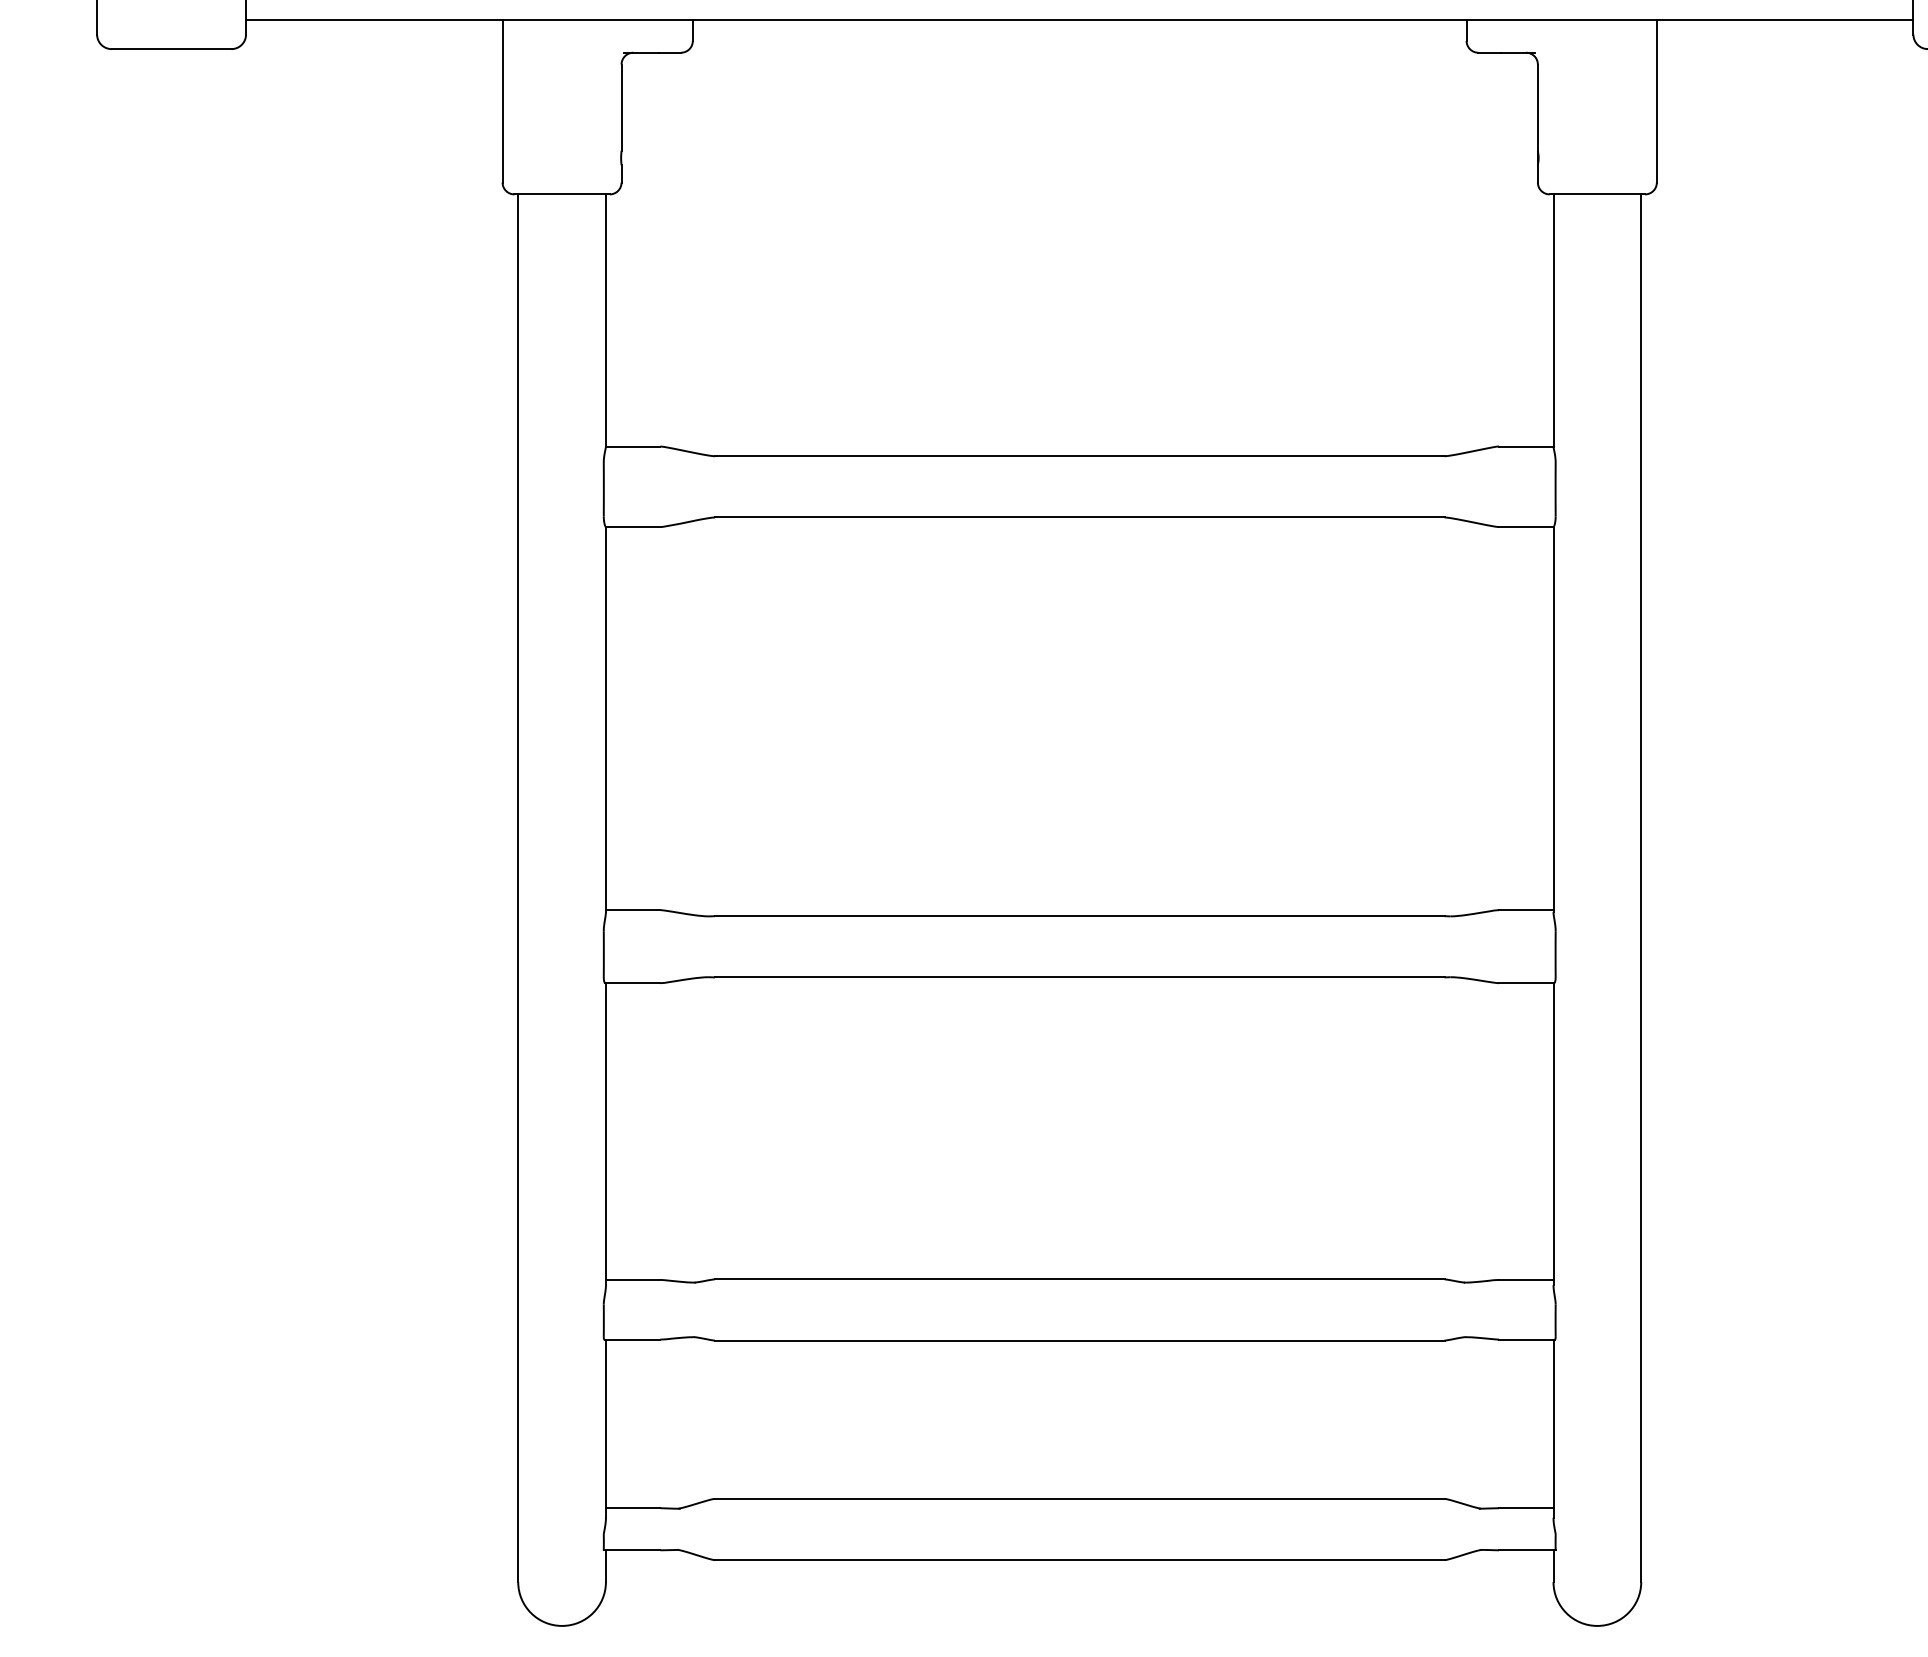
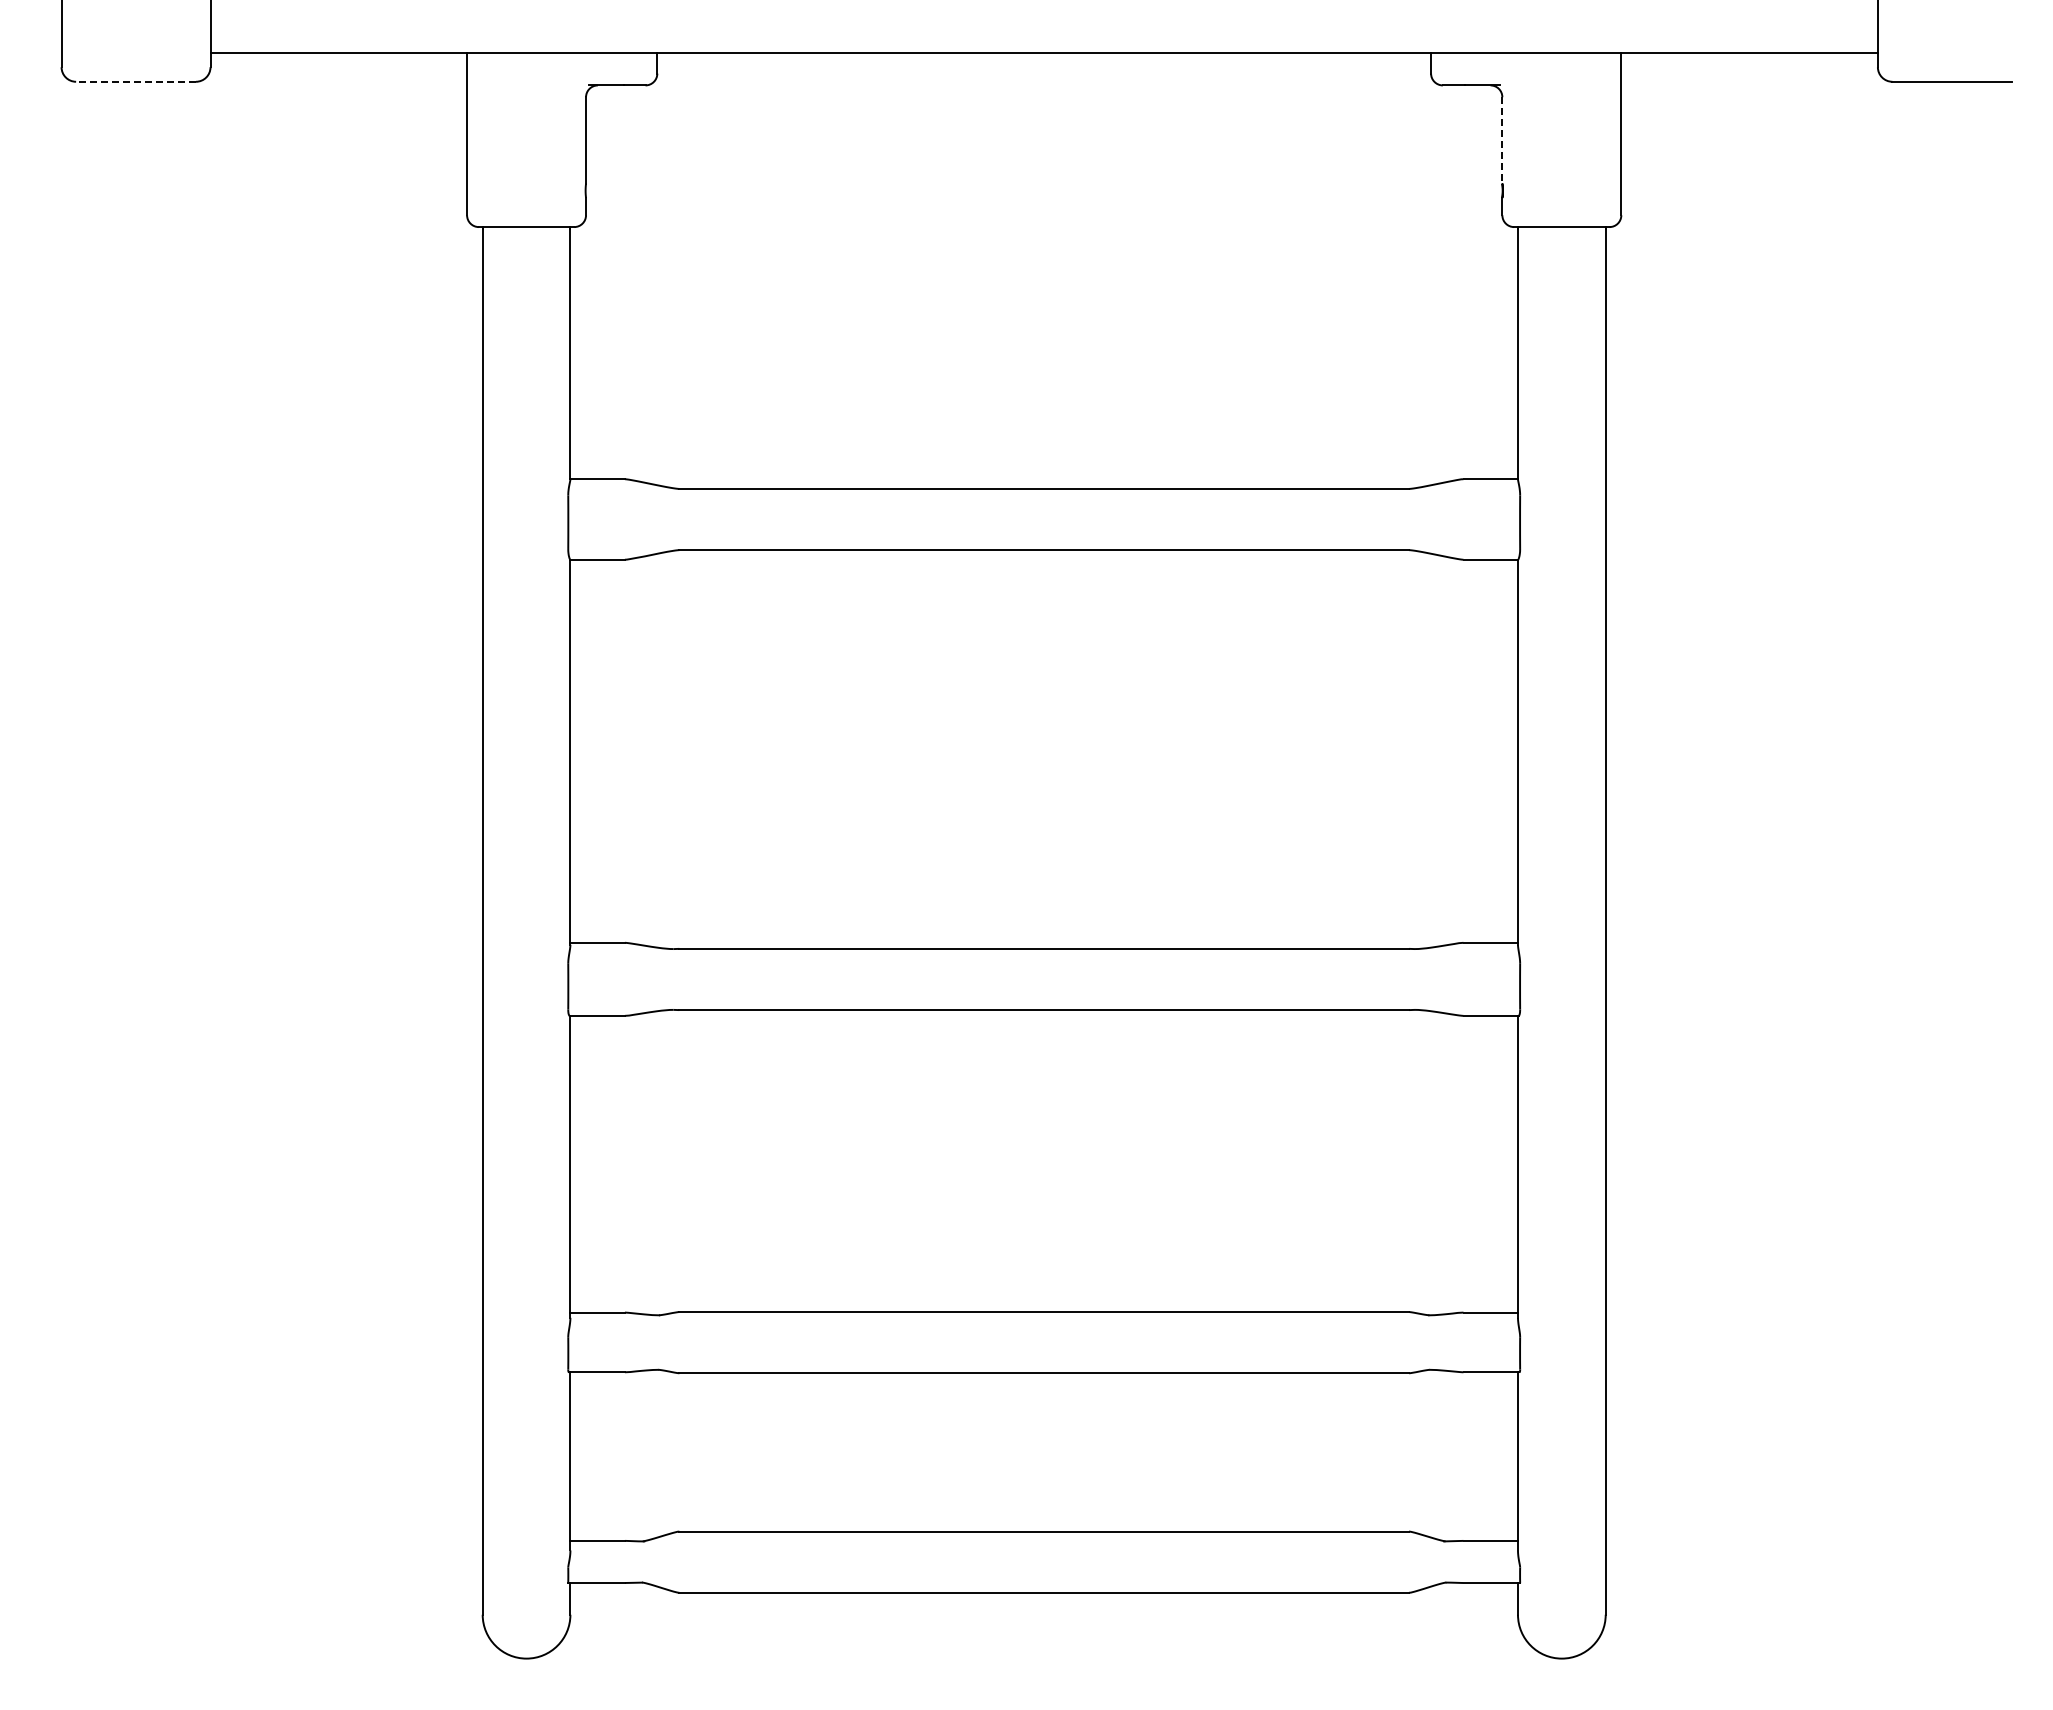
line: (172, 48) -> (136, 81), solid -> dashed
line: (1538, 107) -> (1502, 140), solid -> dashed

